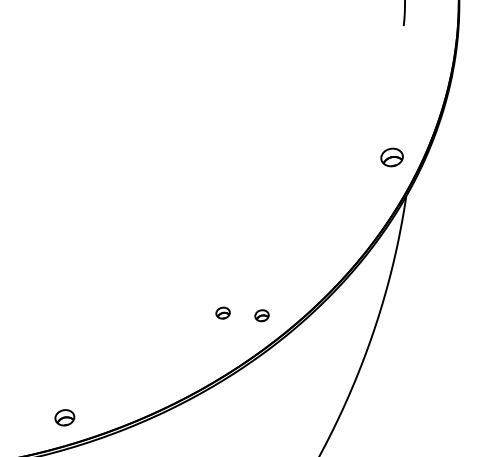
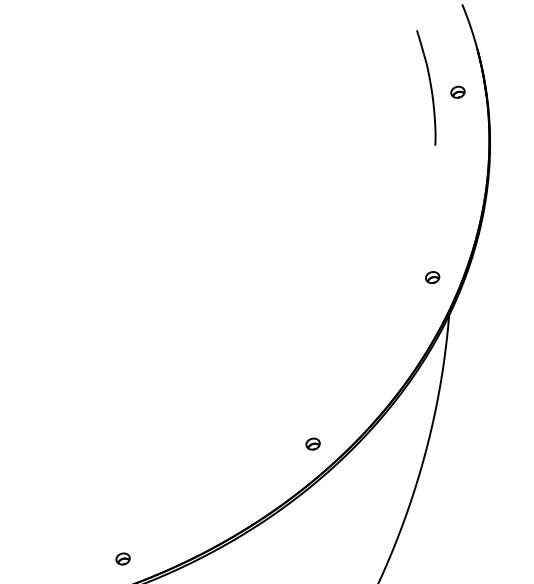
part: (392, 157) -> (432, 277), size x0.62
part: (222, 312) -> (273, 443), removed
part: (64, 417) -> (122, 558), size x0.71

